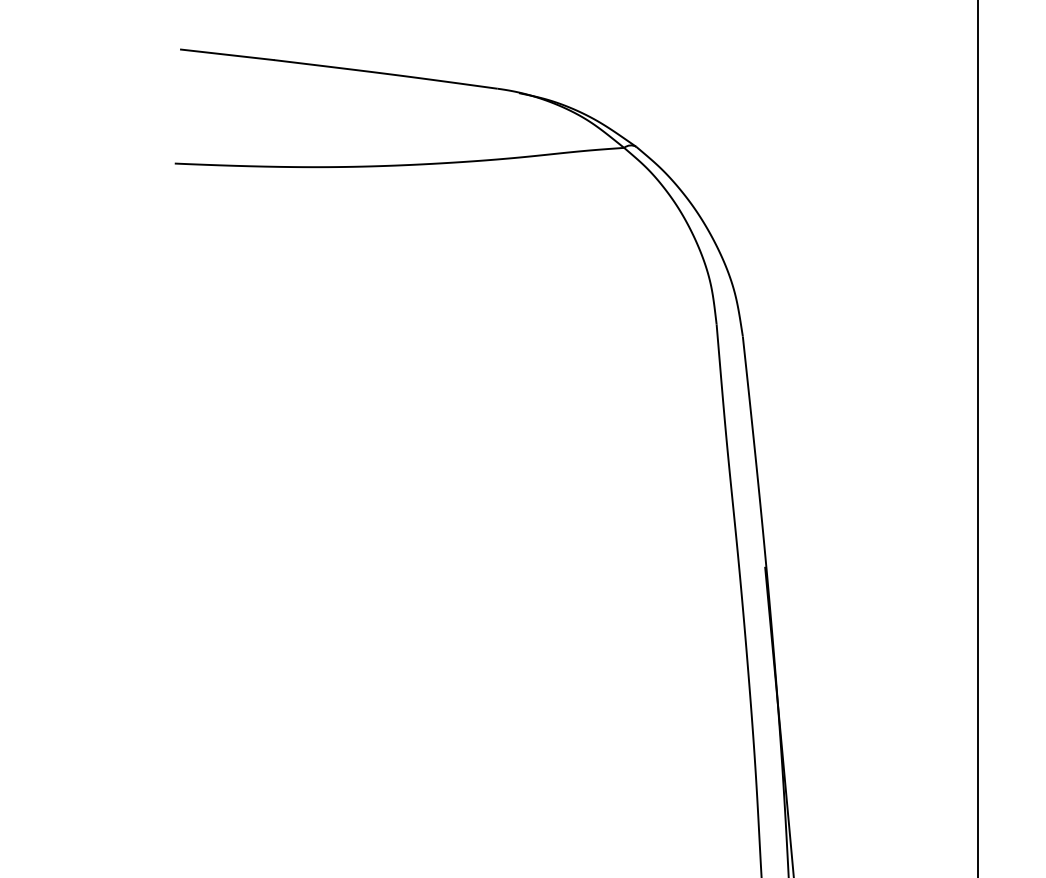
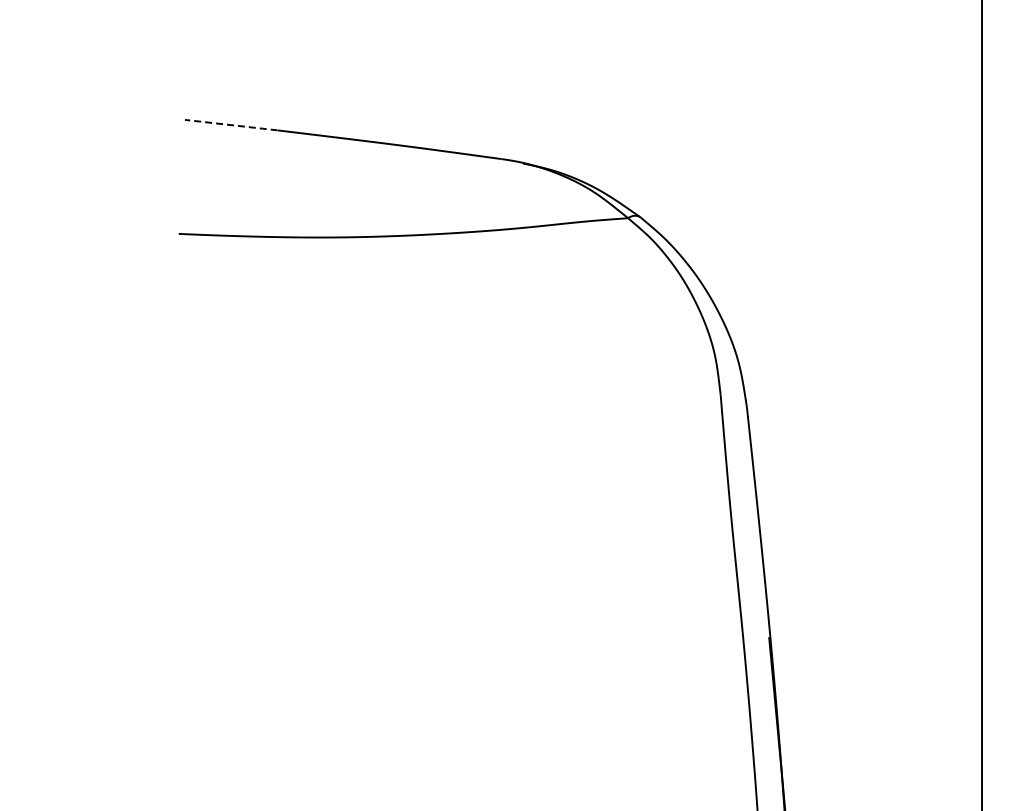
line: (227, 54) -> (231, 124), solid -> dashed

